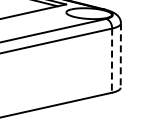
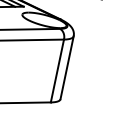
line: (120, 56) -> (66, 68), dashed -> solid
line: (112, 61) -> (57, 71), dashed -> solid

